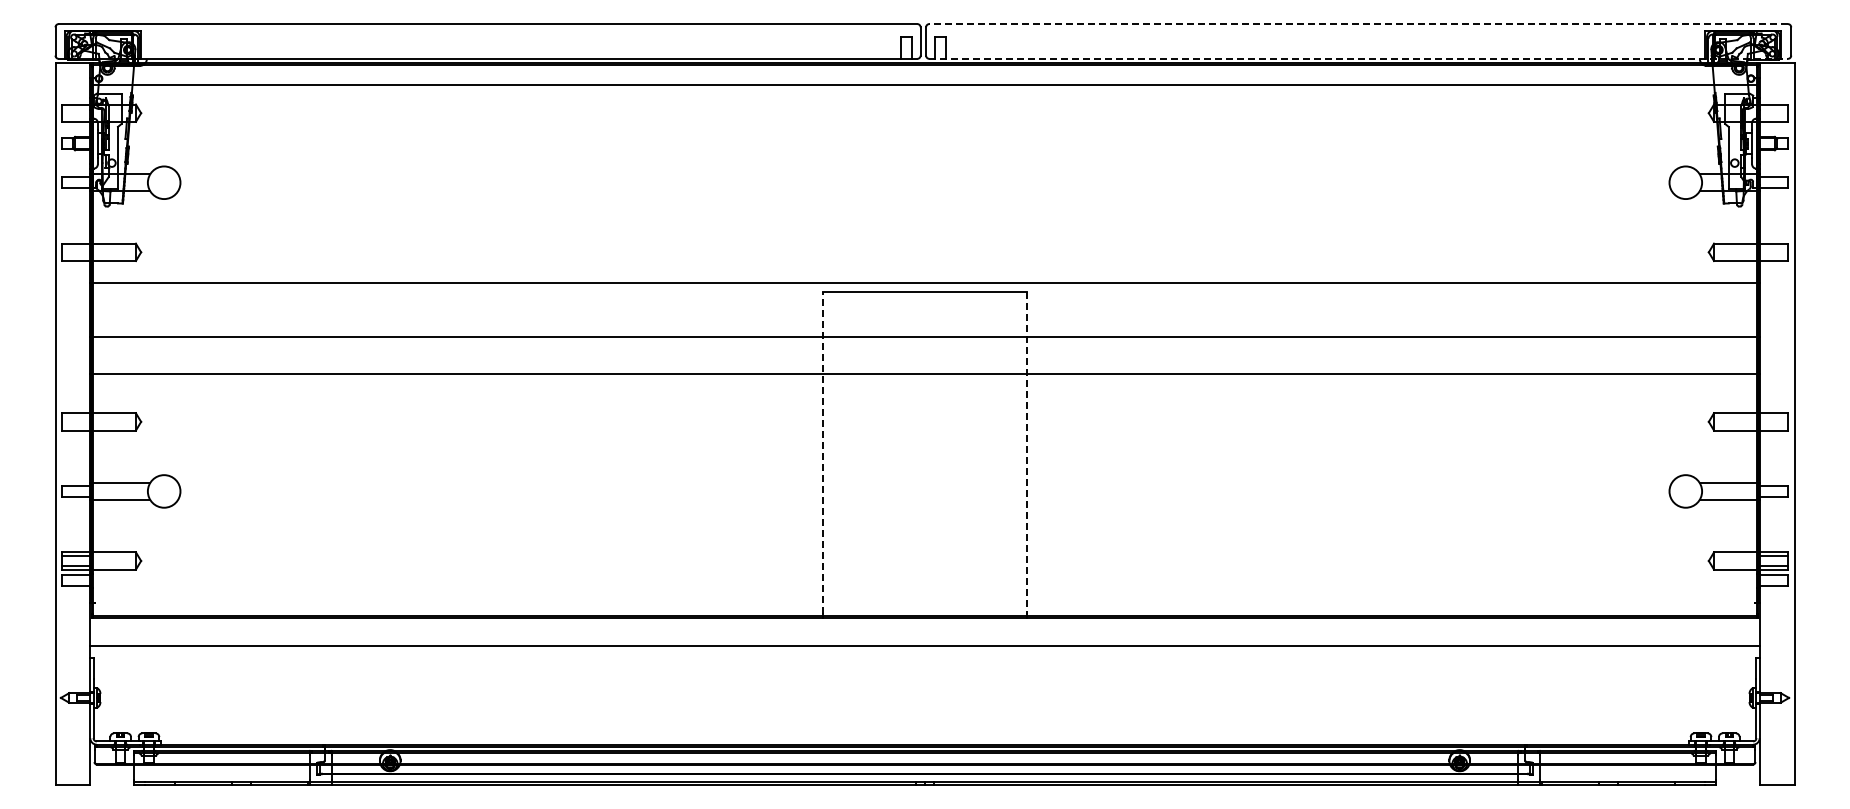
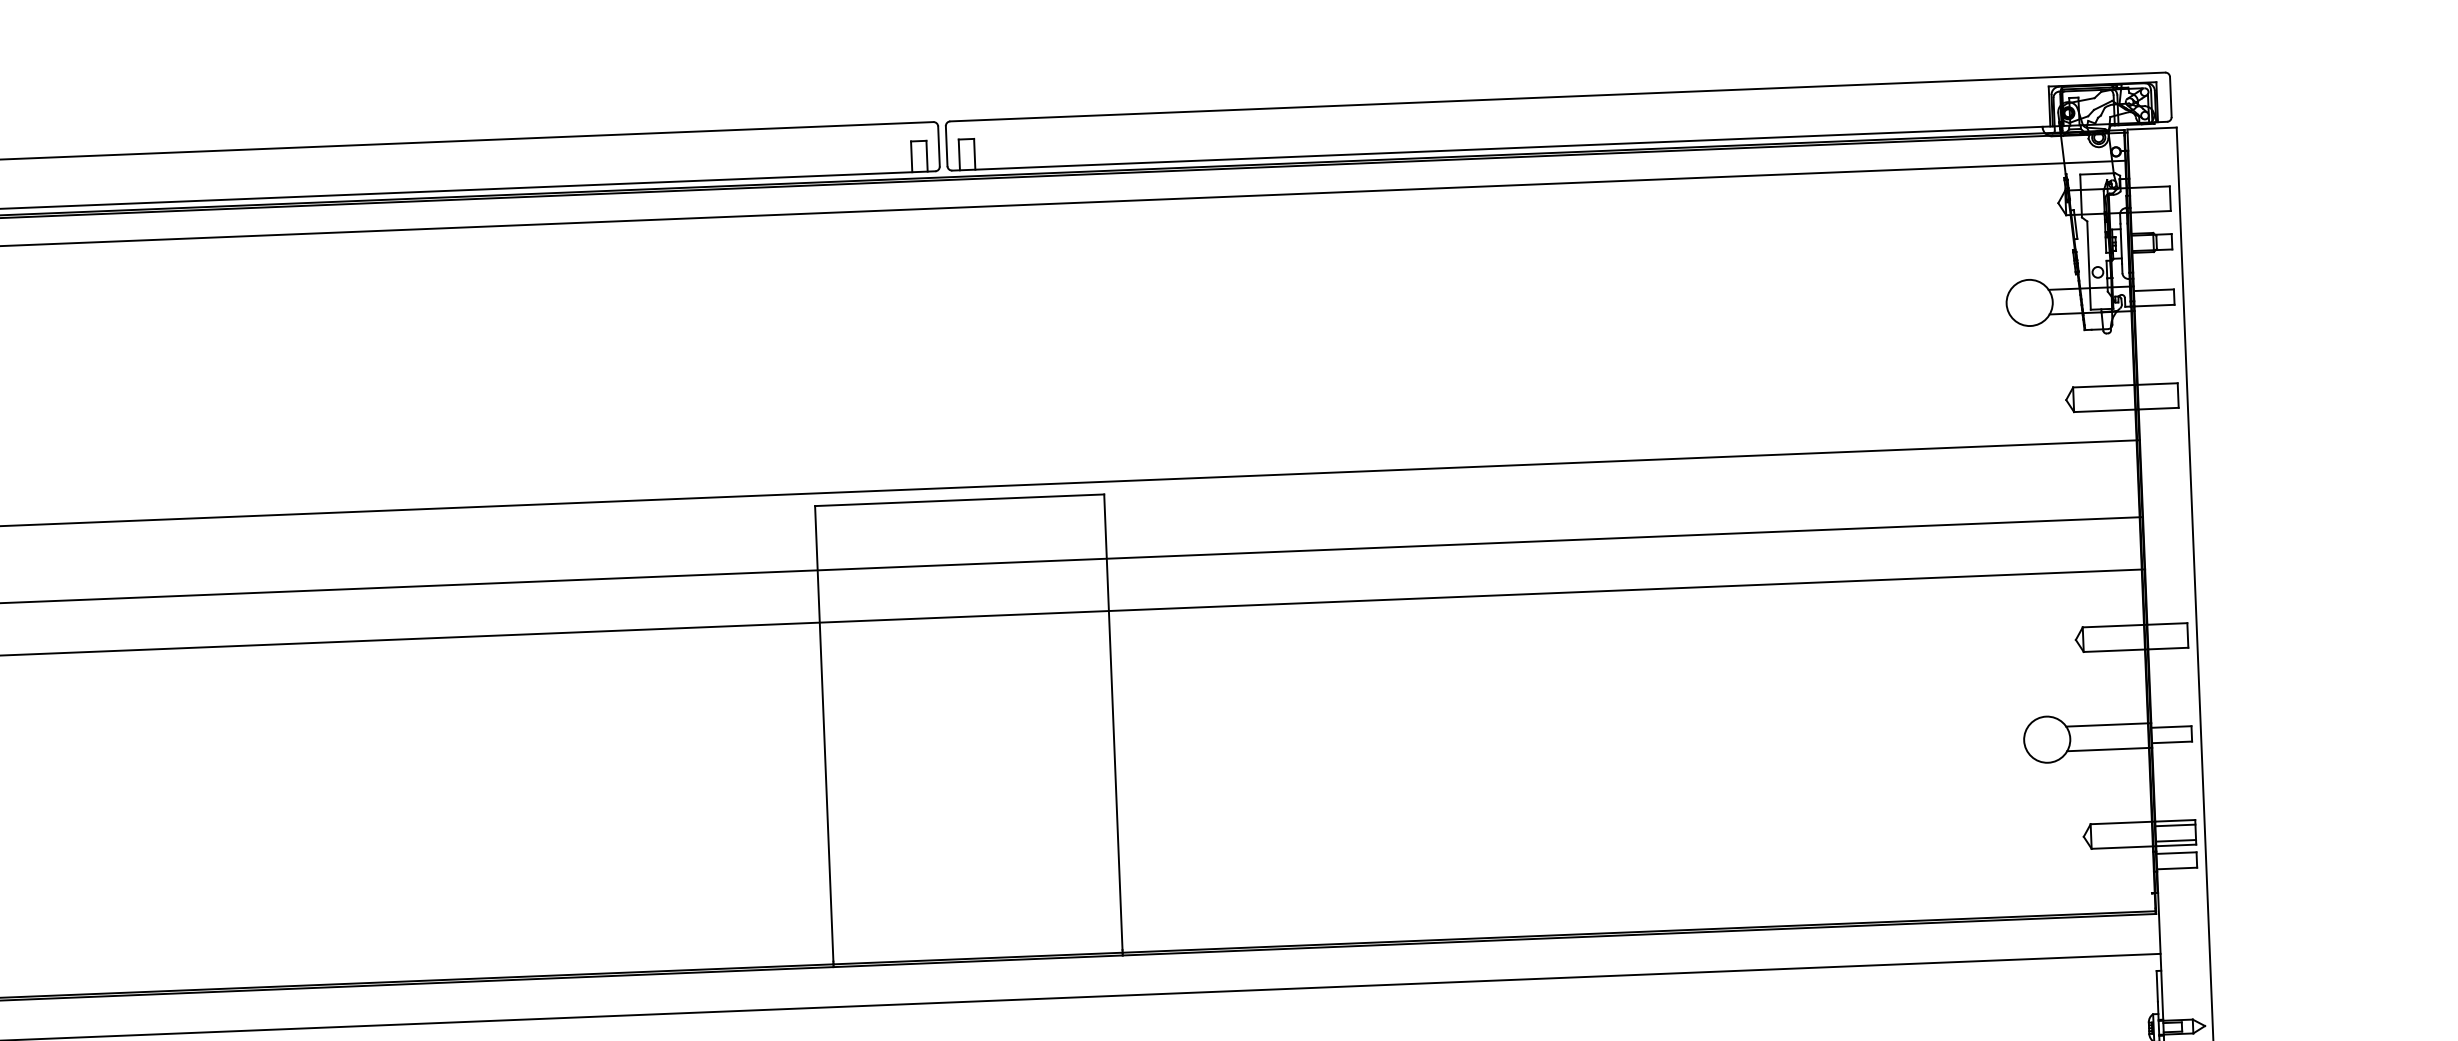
line: (1358, 24) -> (1557, 97), dashed -> solid
line: (1359, 58) -> (1560, 145), dashed -> solid
line: (823, 452) -> (824, 733), dashed -> solid
line: (1027, 452) -> (1113, 722), dashed -> solid

